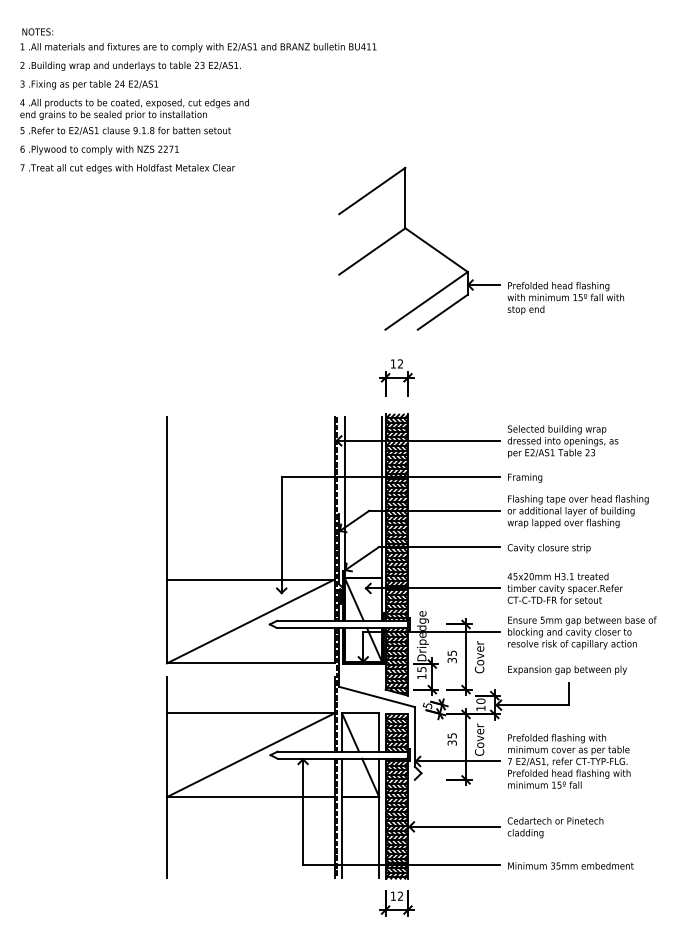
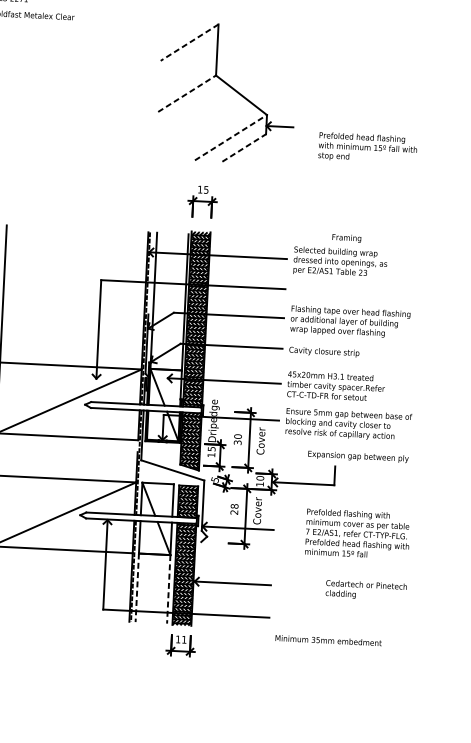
line: (371, 191) -> (188, 43), solid -> dashed
line: (372, 251) -> (187, 93), solid -> dashed
text: (565, 298) -> (367, 148), moved
line: (427, 300) -> (231, 137), solid -> dashed
line: (442, 312) -> (243, 148), solid -> dashed
text: (400, 363) -> (206, 189), 12 -> 15
text: (525, 477) -> (347, 237), moved
text: (451, 653) -> (237, 436), 35 -> 30
text: (567, 669) -> (358, 456), moved
text: (451, 739) -> (233, 509), 35 -> 28
text: (569, 761) -> (358, 534), moved
text: (555, 827) -> (366, 590), moved
line: (342, 837) -> (137, 587), solid -> dashed
line: (379, 837) -> (168, 589), solid -> dashed
text: (570, 865) -> (328, 640), moved
text: (399, 895) -> (183, 639), 12 -> 11

